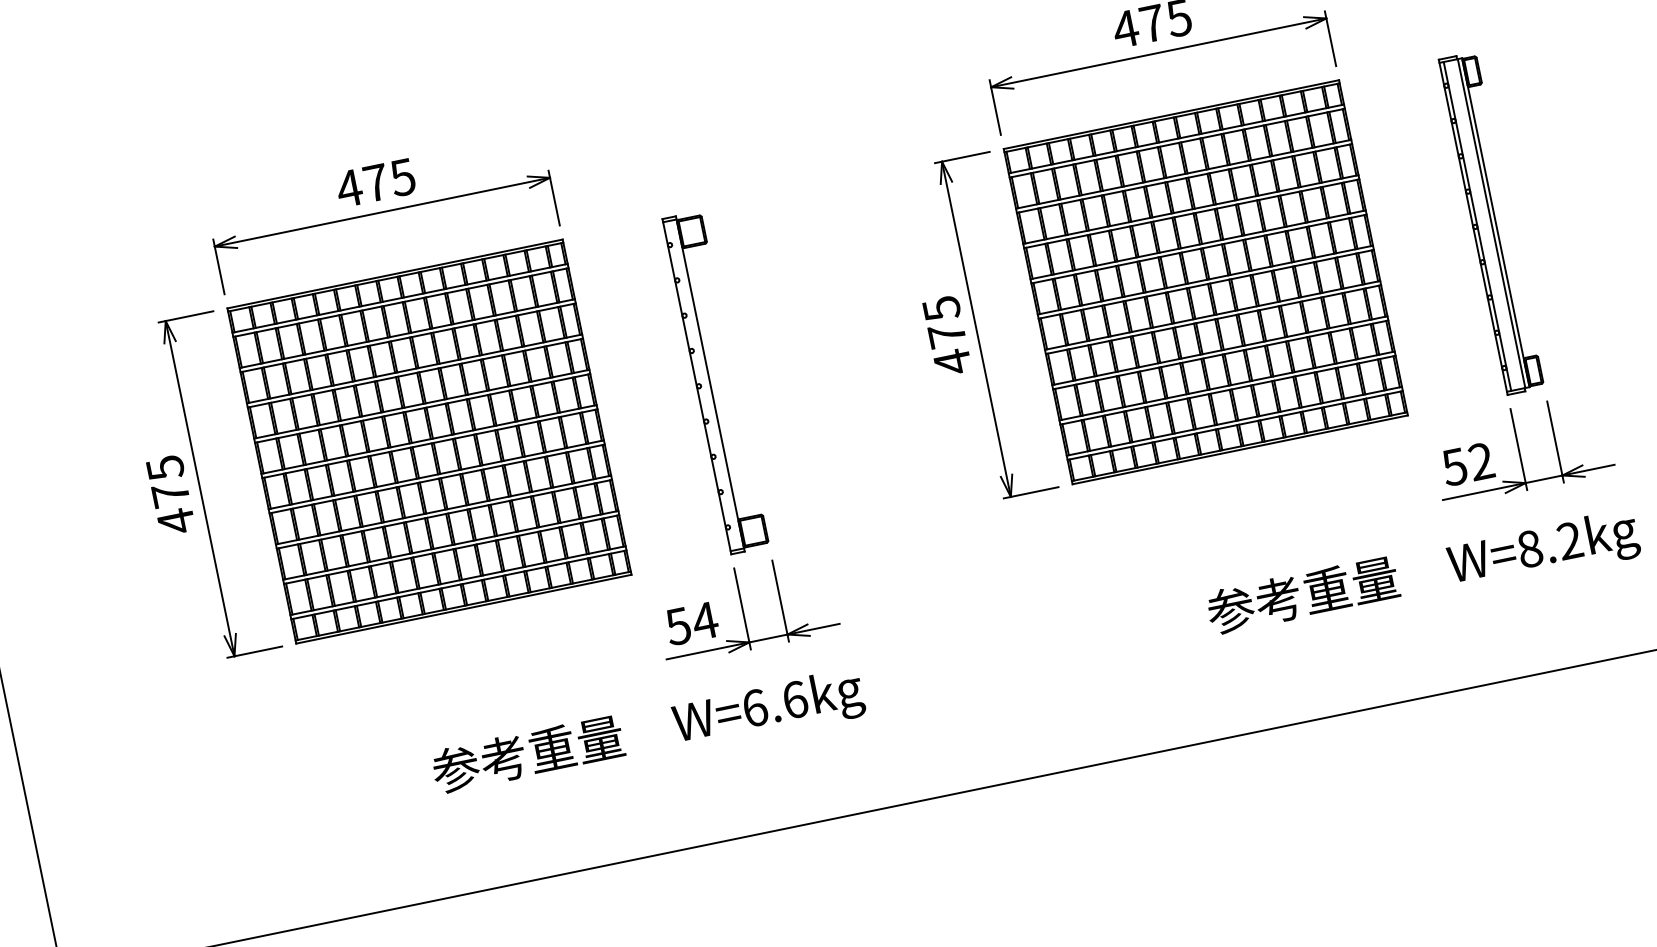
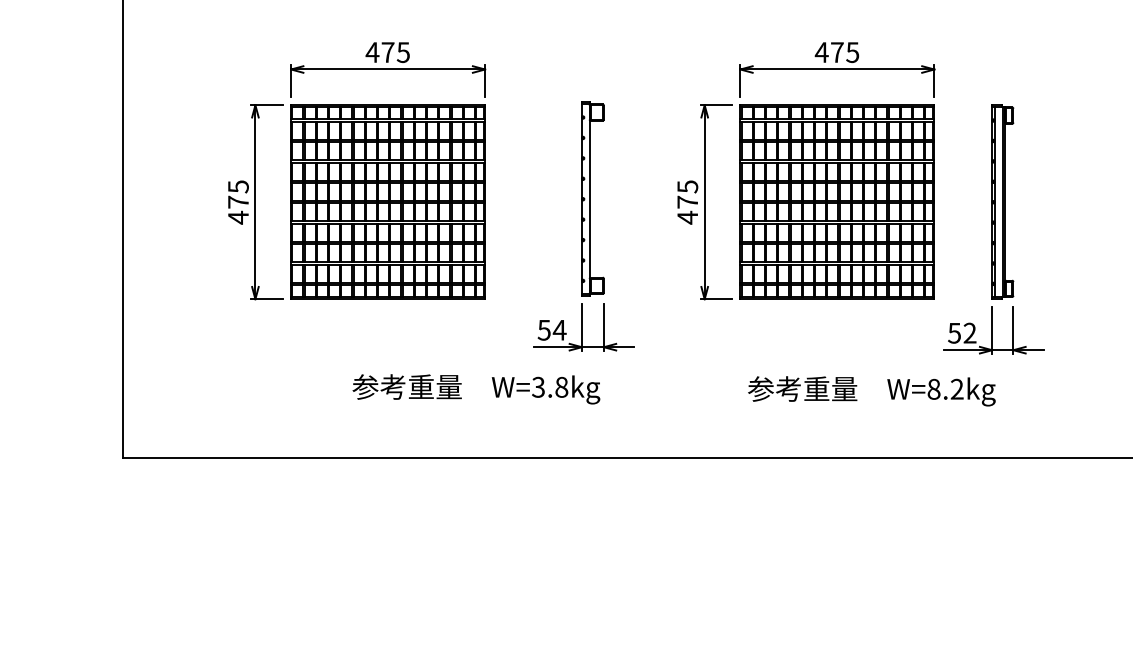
part: (709, 433) -> (583, 226), moved
text: (1422, 574) -> (871, 391), moved
text: (775, 702) -> (550, 386), W=6.6kg -> W=3.8kg

